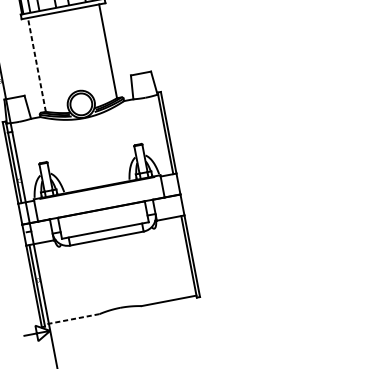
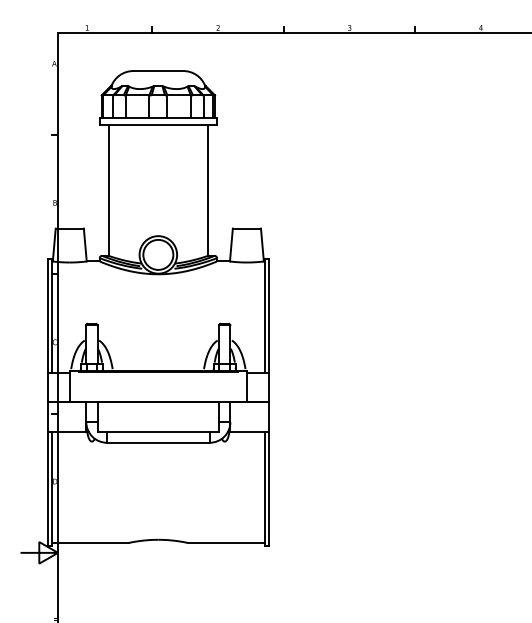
line: (36, 65) -> (108, 190), dashed -> solid
line: (72, 319) -> (90, 542), dashed -> solid

